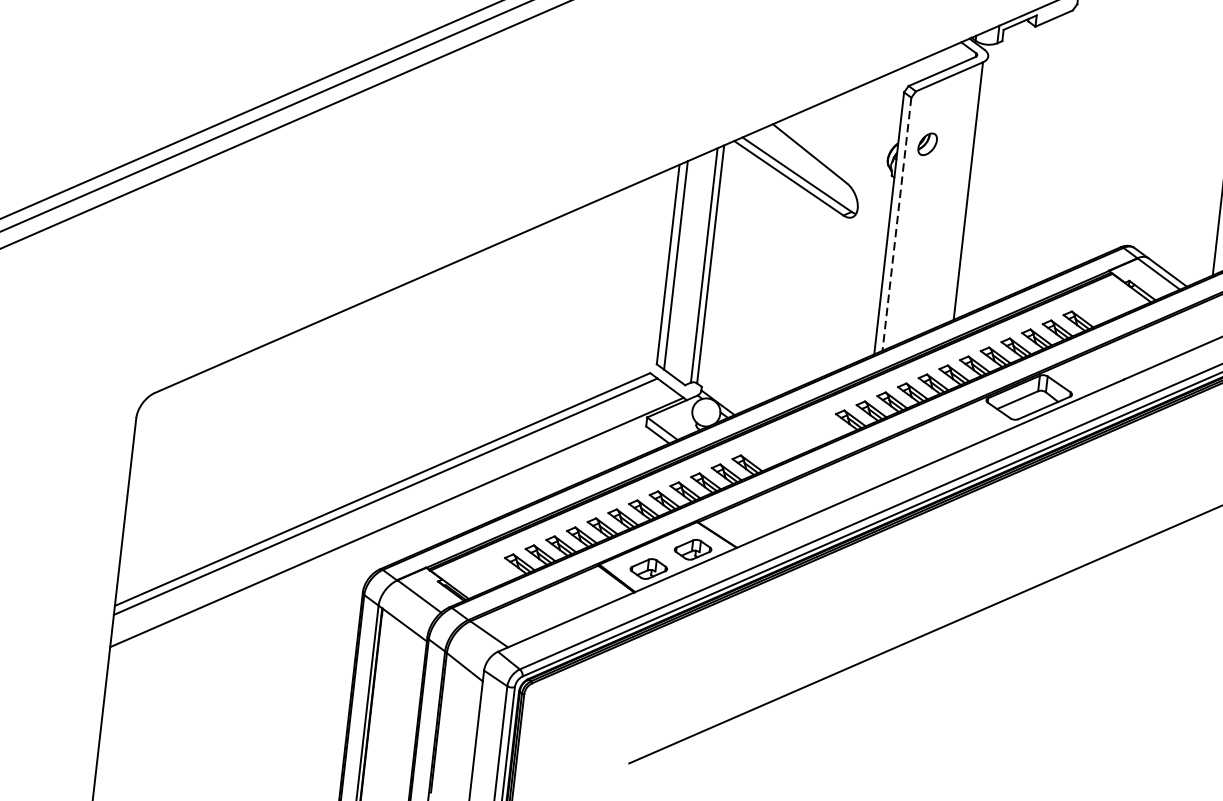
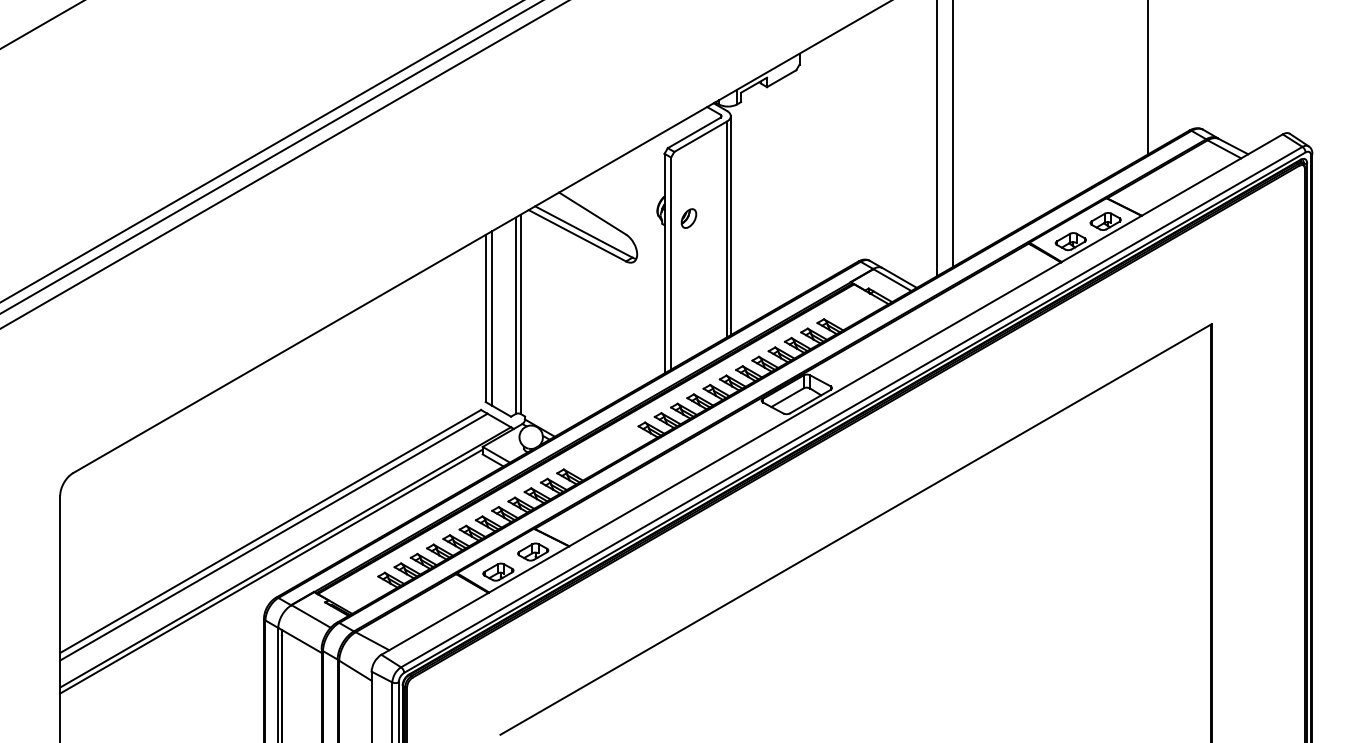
part: (927, 144) -> (688, 218), moved
line: (973, 186) -> (730, 225), added
line: (897, 225) -> (671, 264), dashed -> solid
line: (378, 537) -> (271, 571), added

